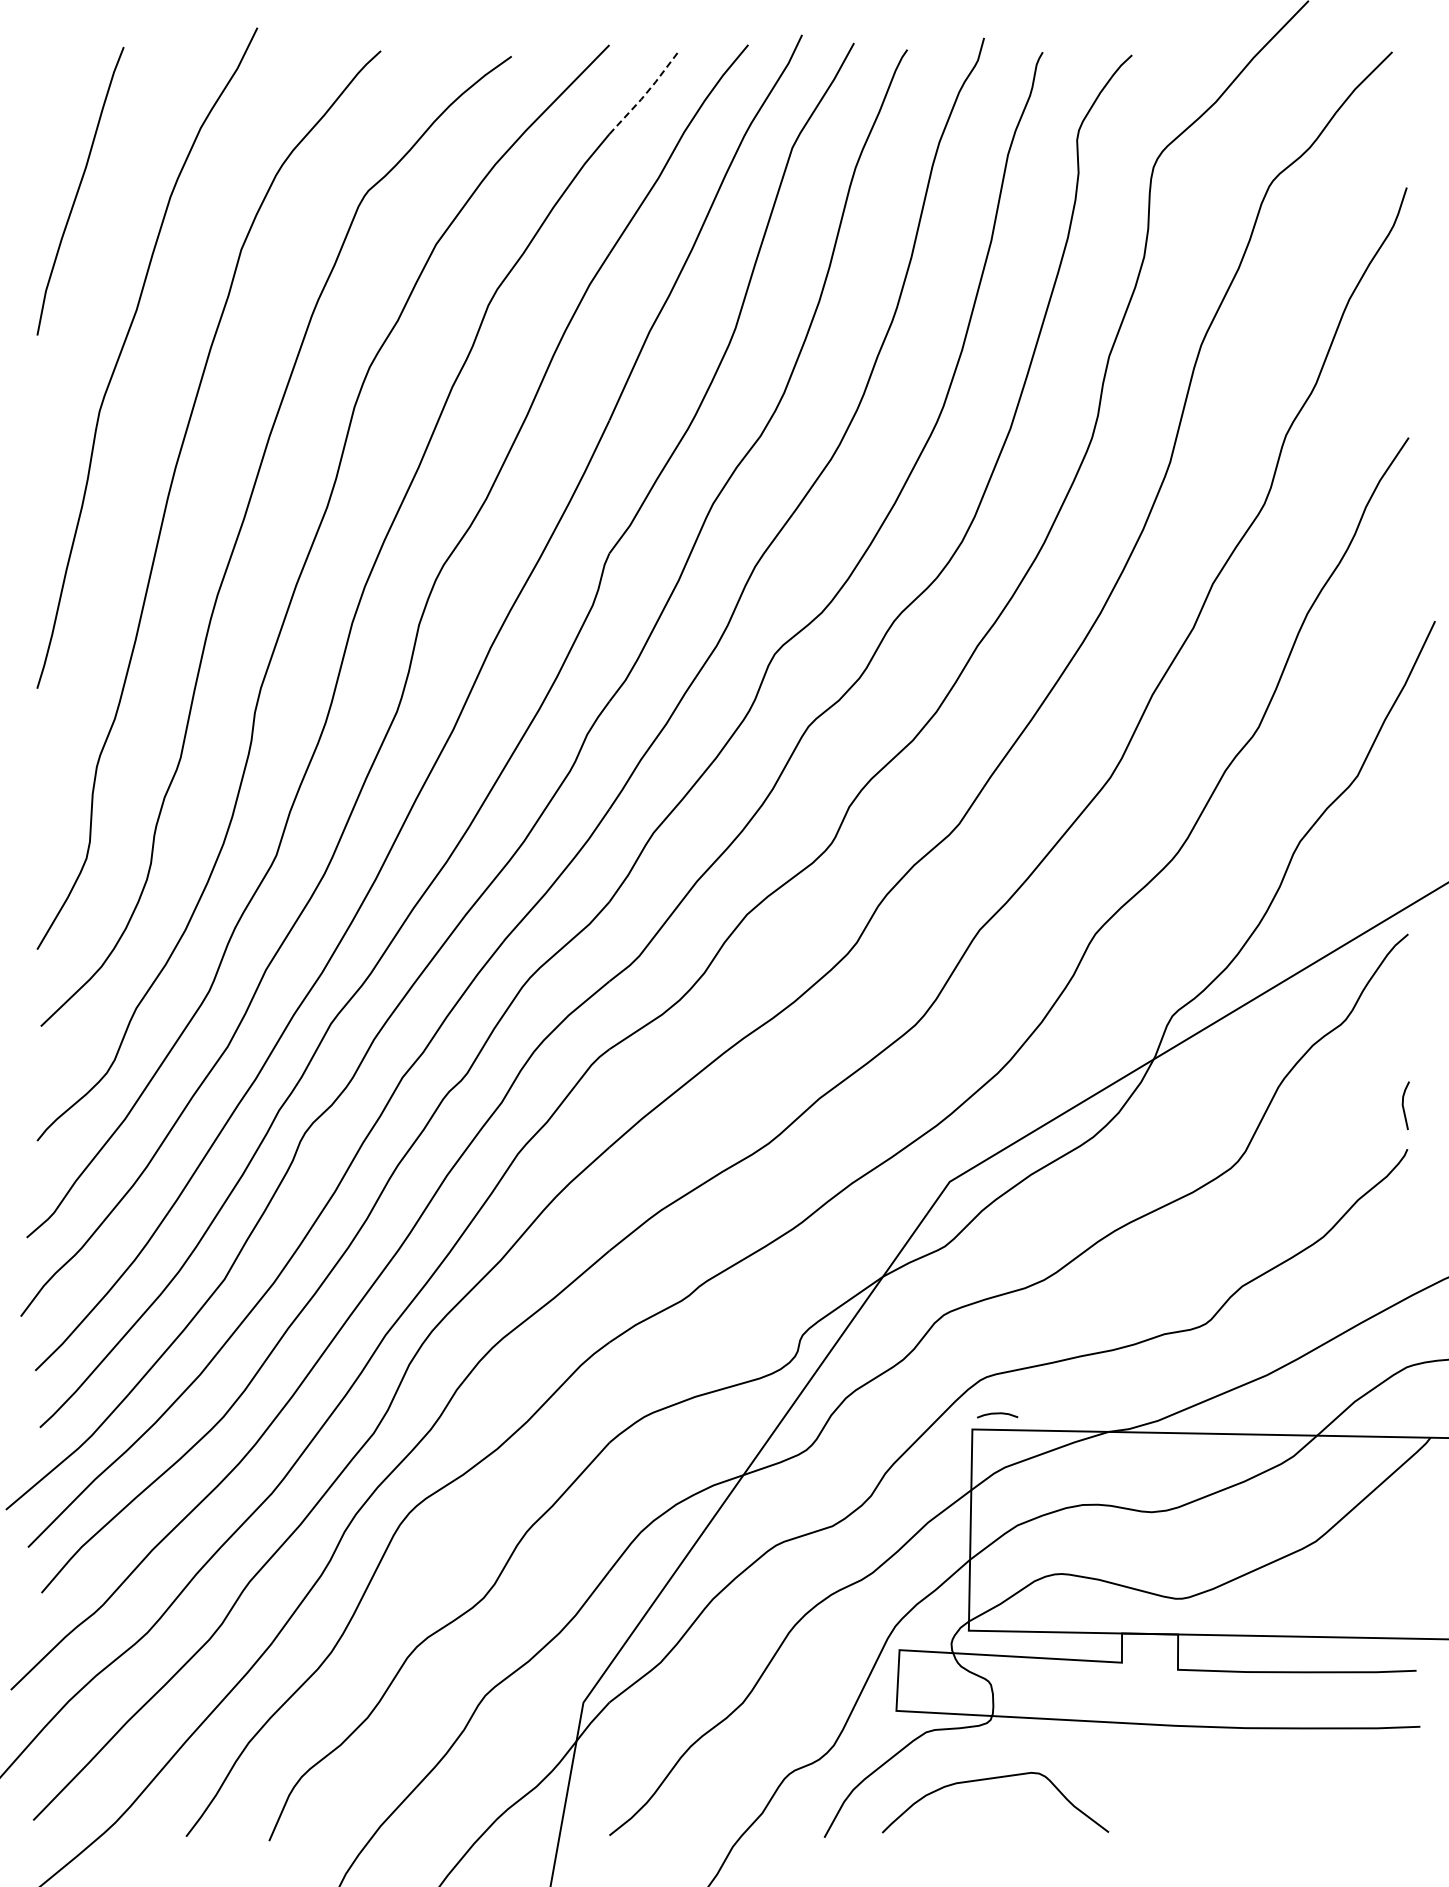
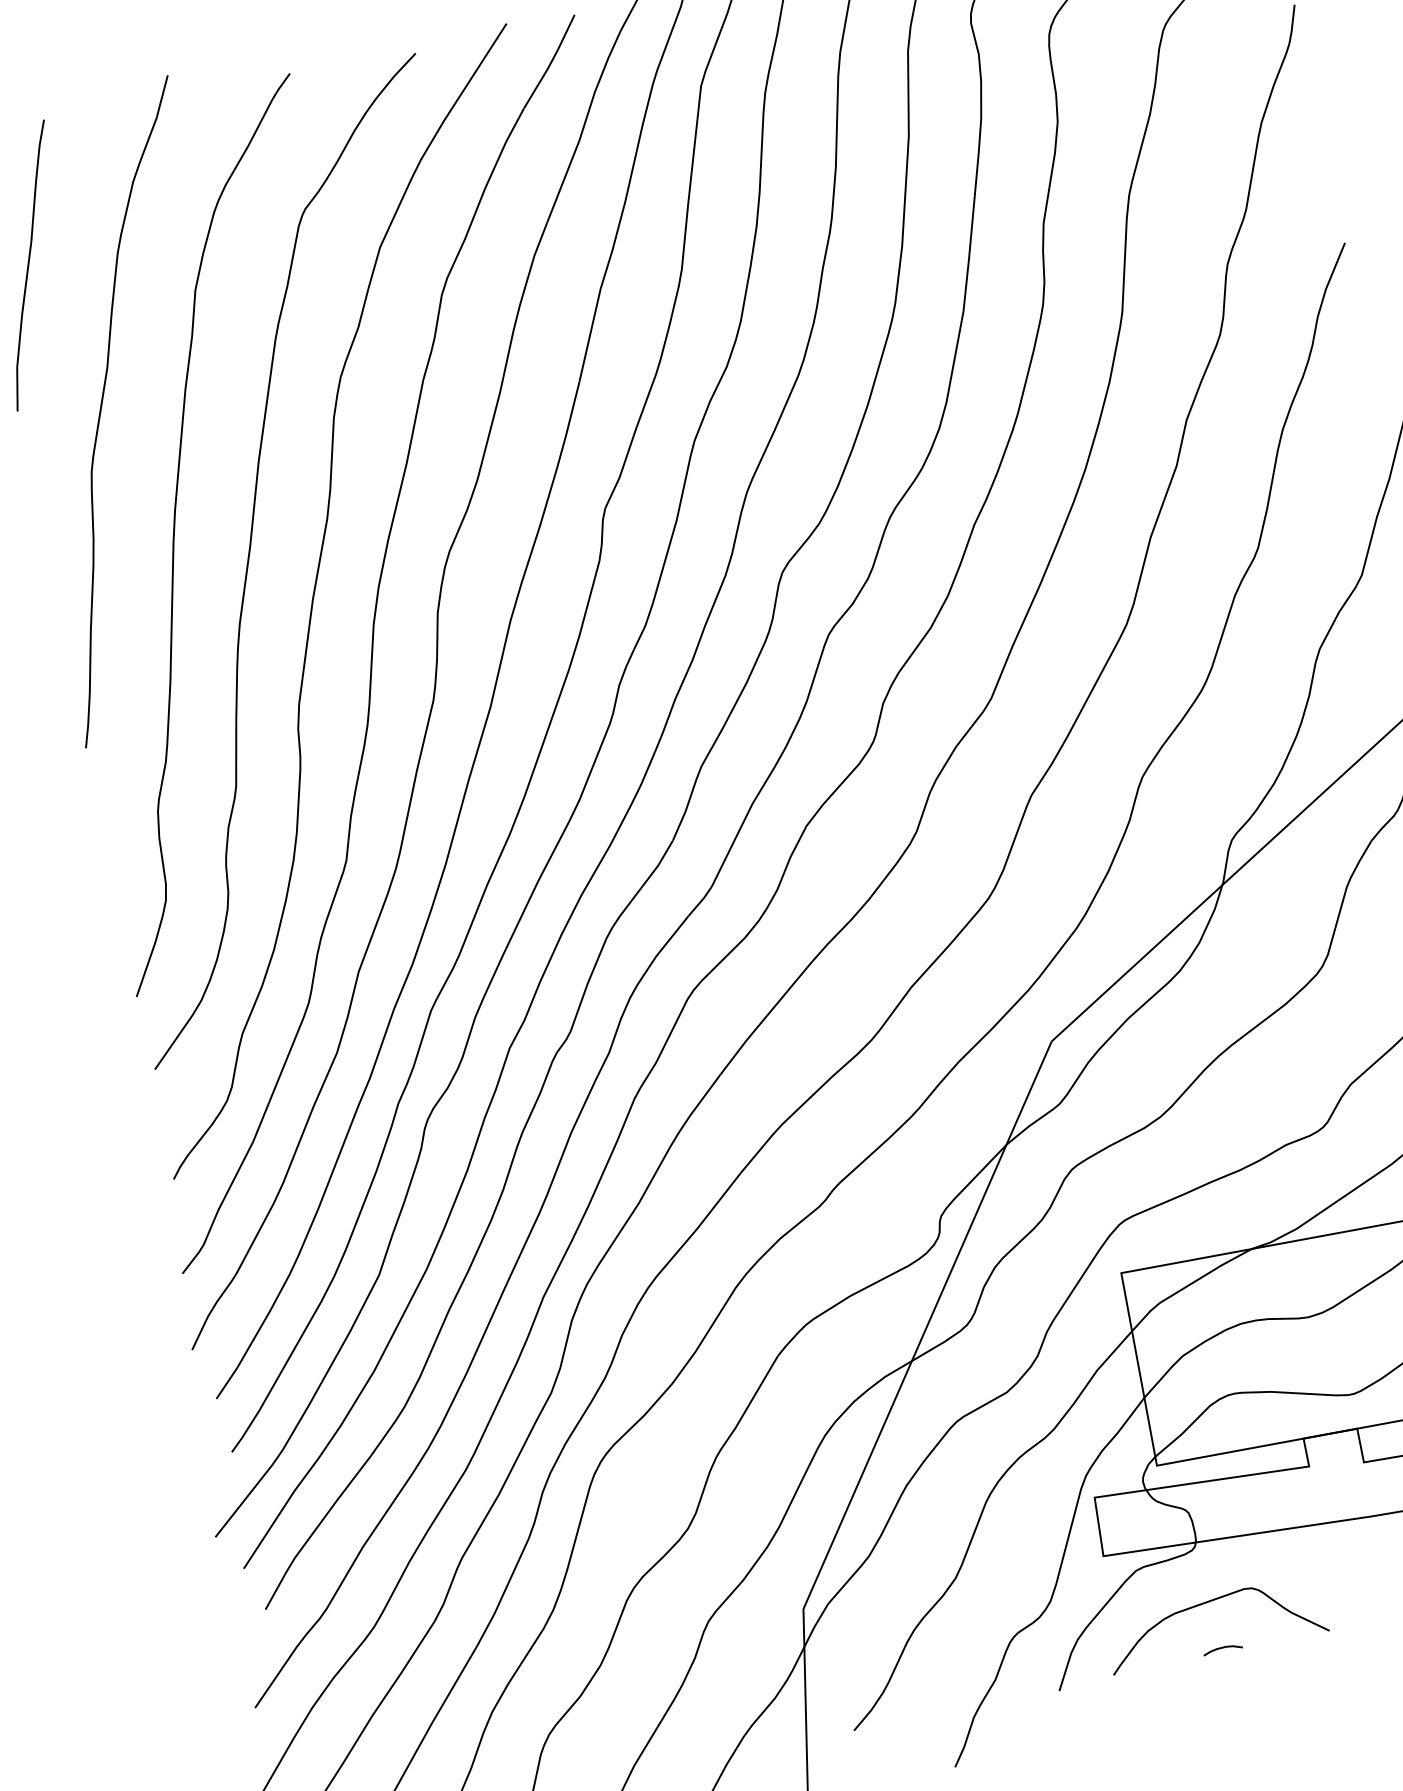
line: (646, 93) -> (551, 62), dashed -> solid
curve: (997, 1414) -> (1222, 1648), moved

